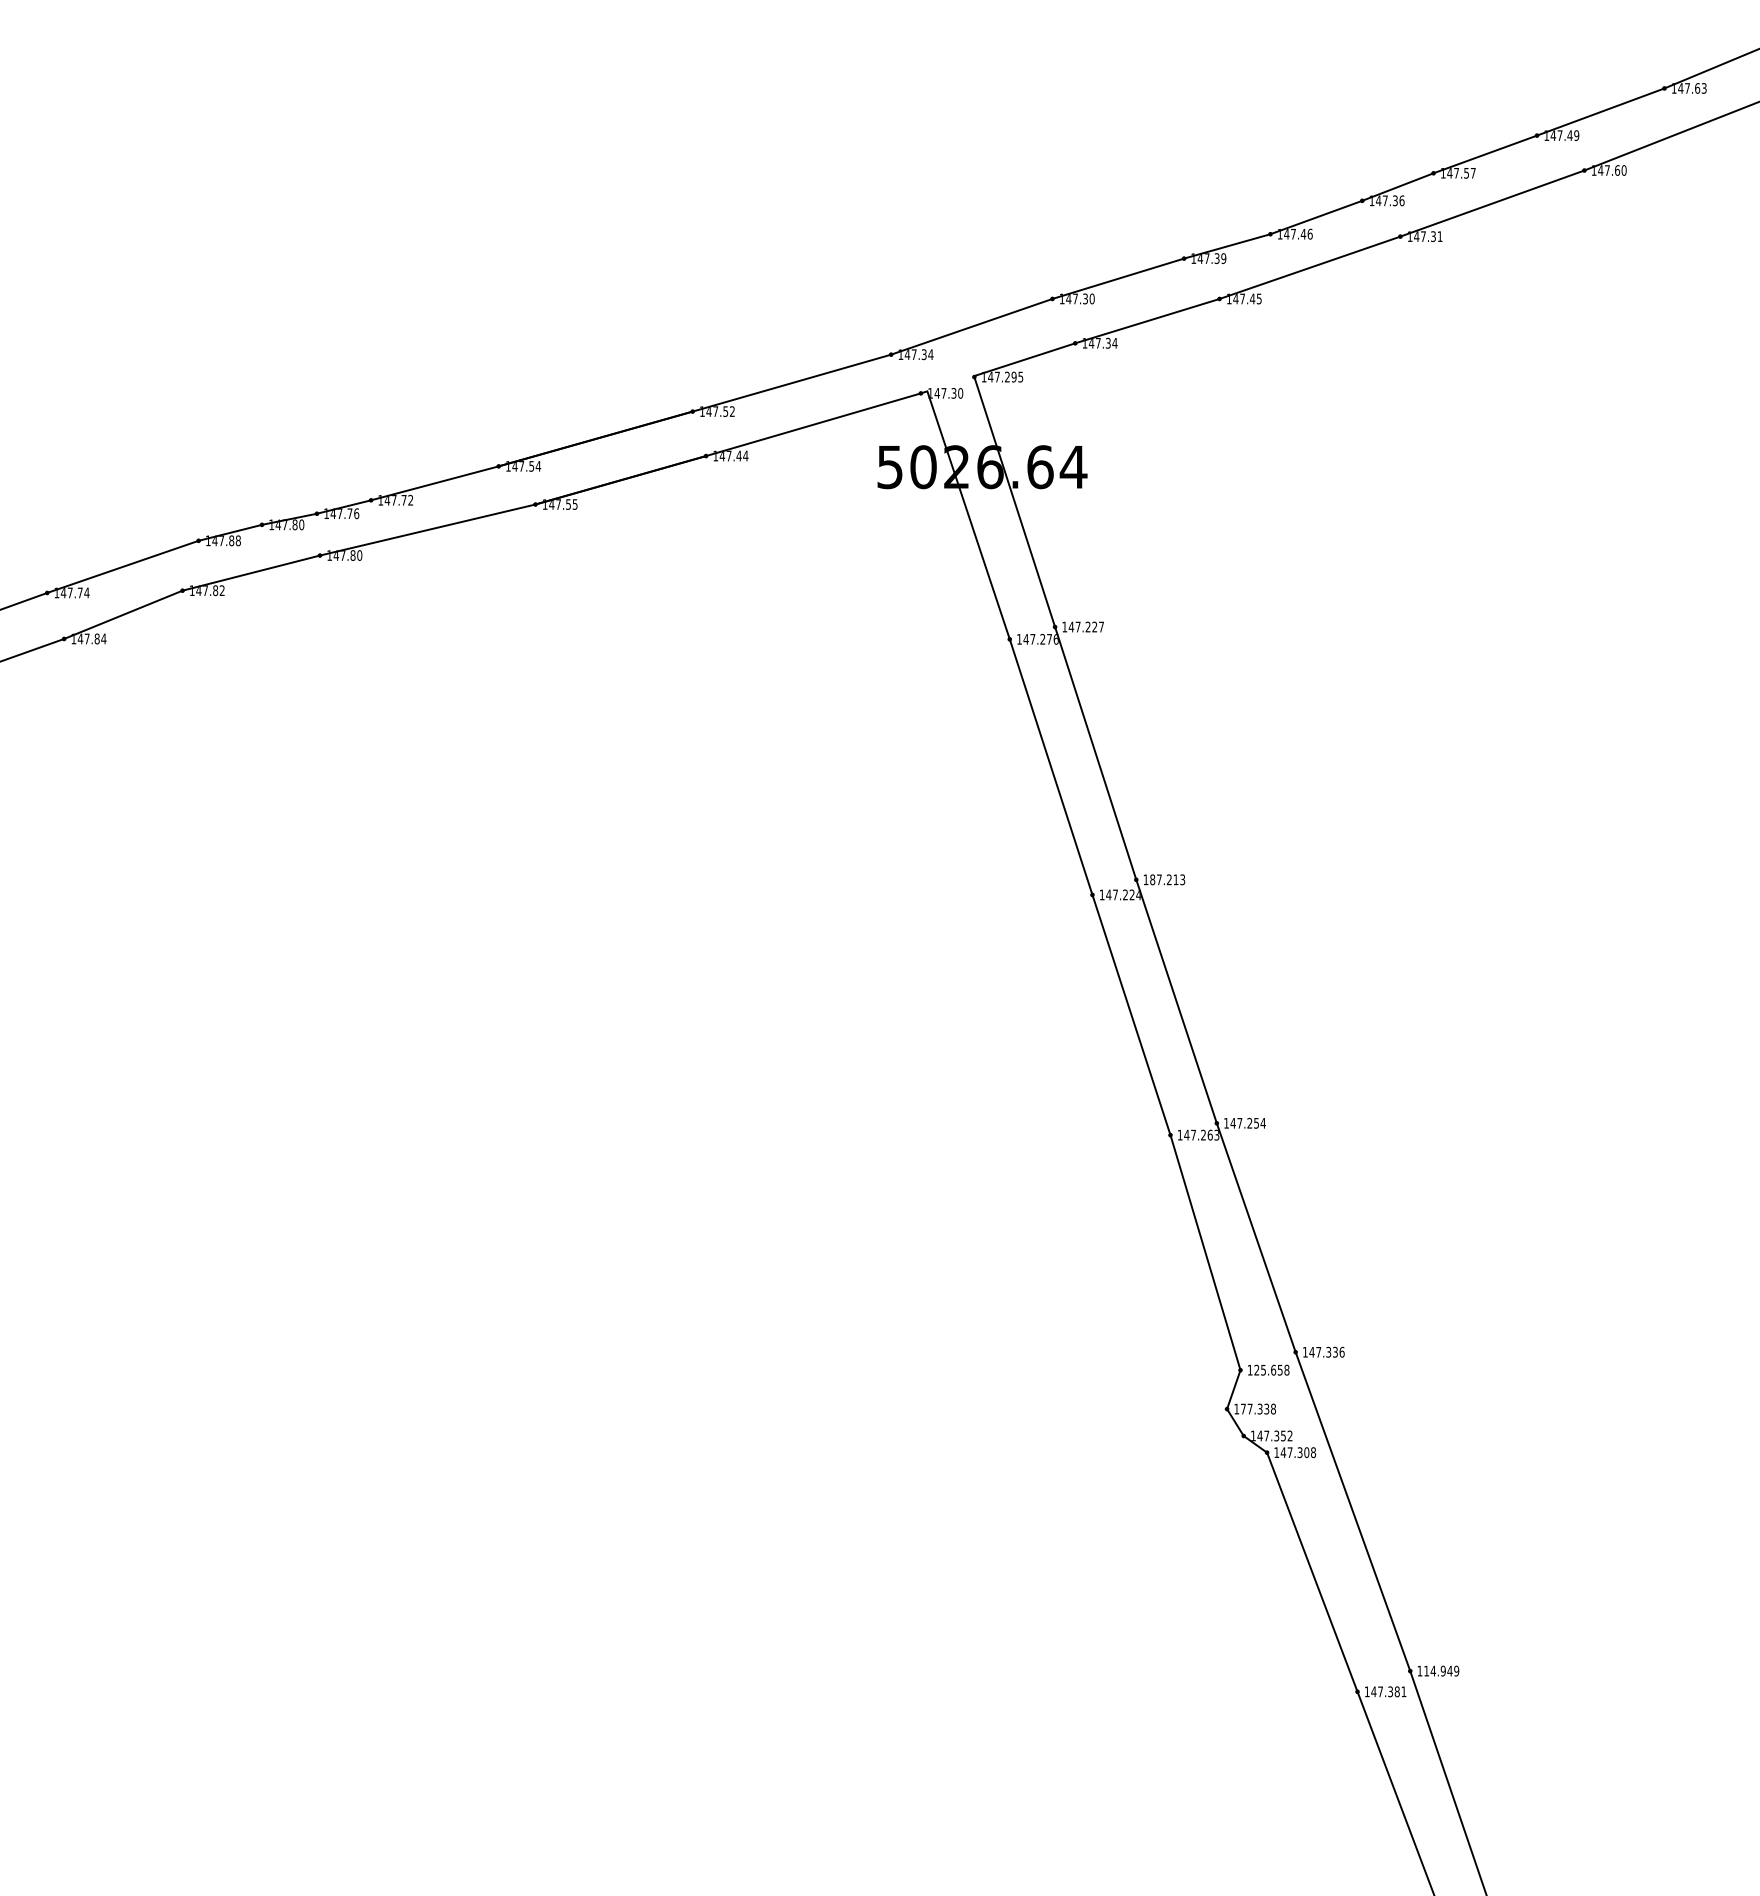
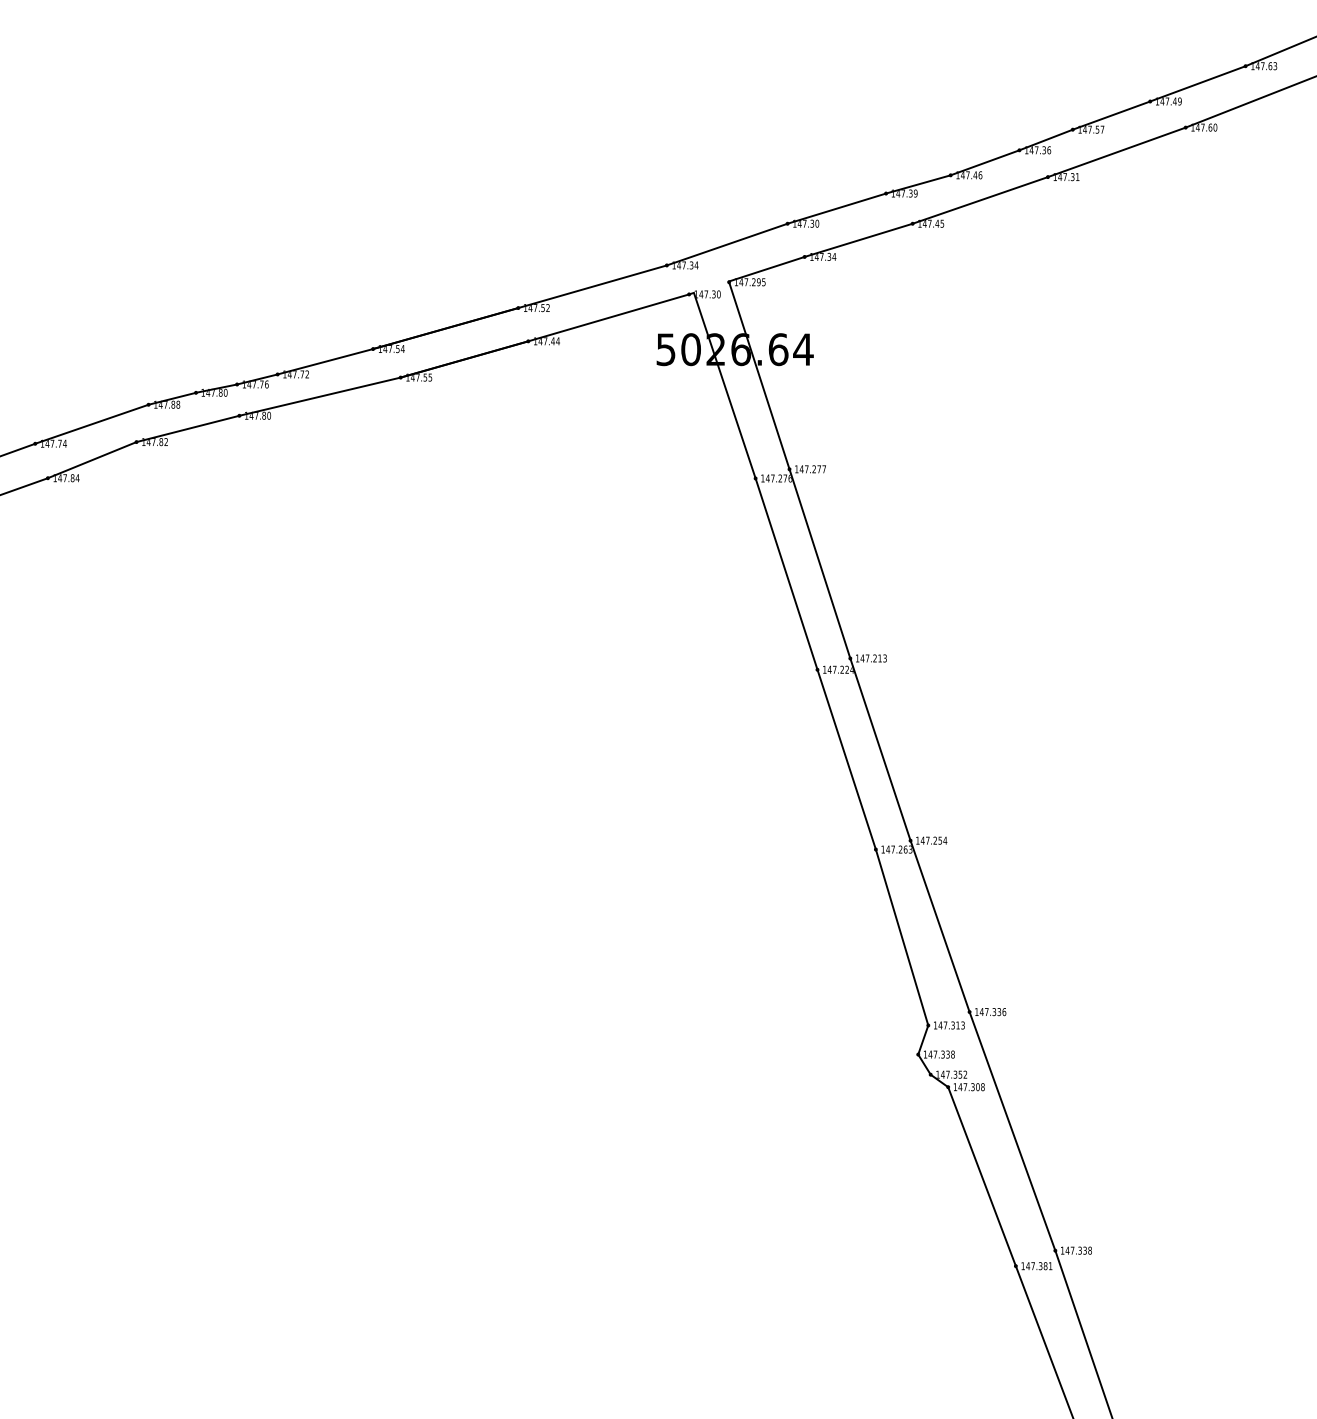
text: (1094, 626) -> (819, 468), 147.227 -> 147.277
text: (1152, 879) -> (862, 658), 187.213 -> 147.213
text: (1271, 1369) -> (951, 1024), 125.658 -> 147.313
text: (1243, 1408) -> (930, 1054), 177.338 -> 147.338
text: (1441, 1670) -> (1078, 1250), 114.949 -> 147.338

